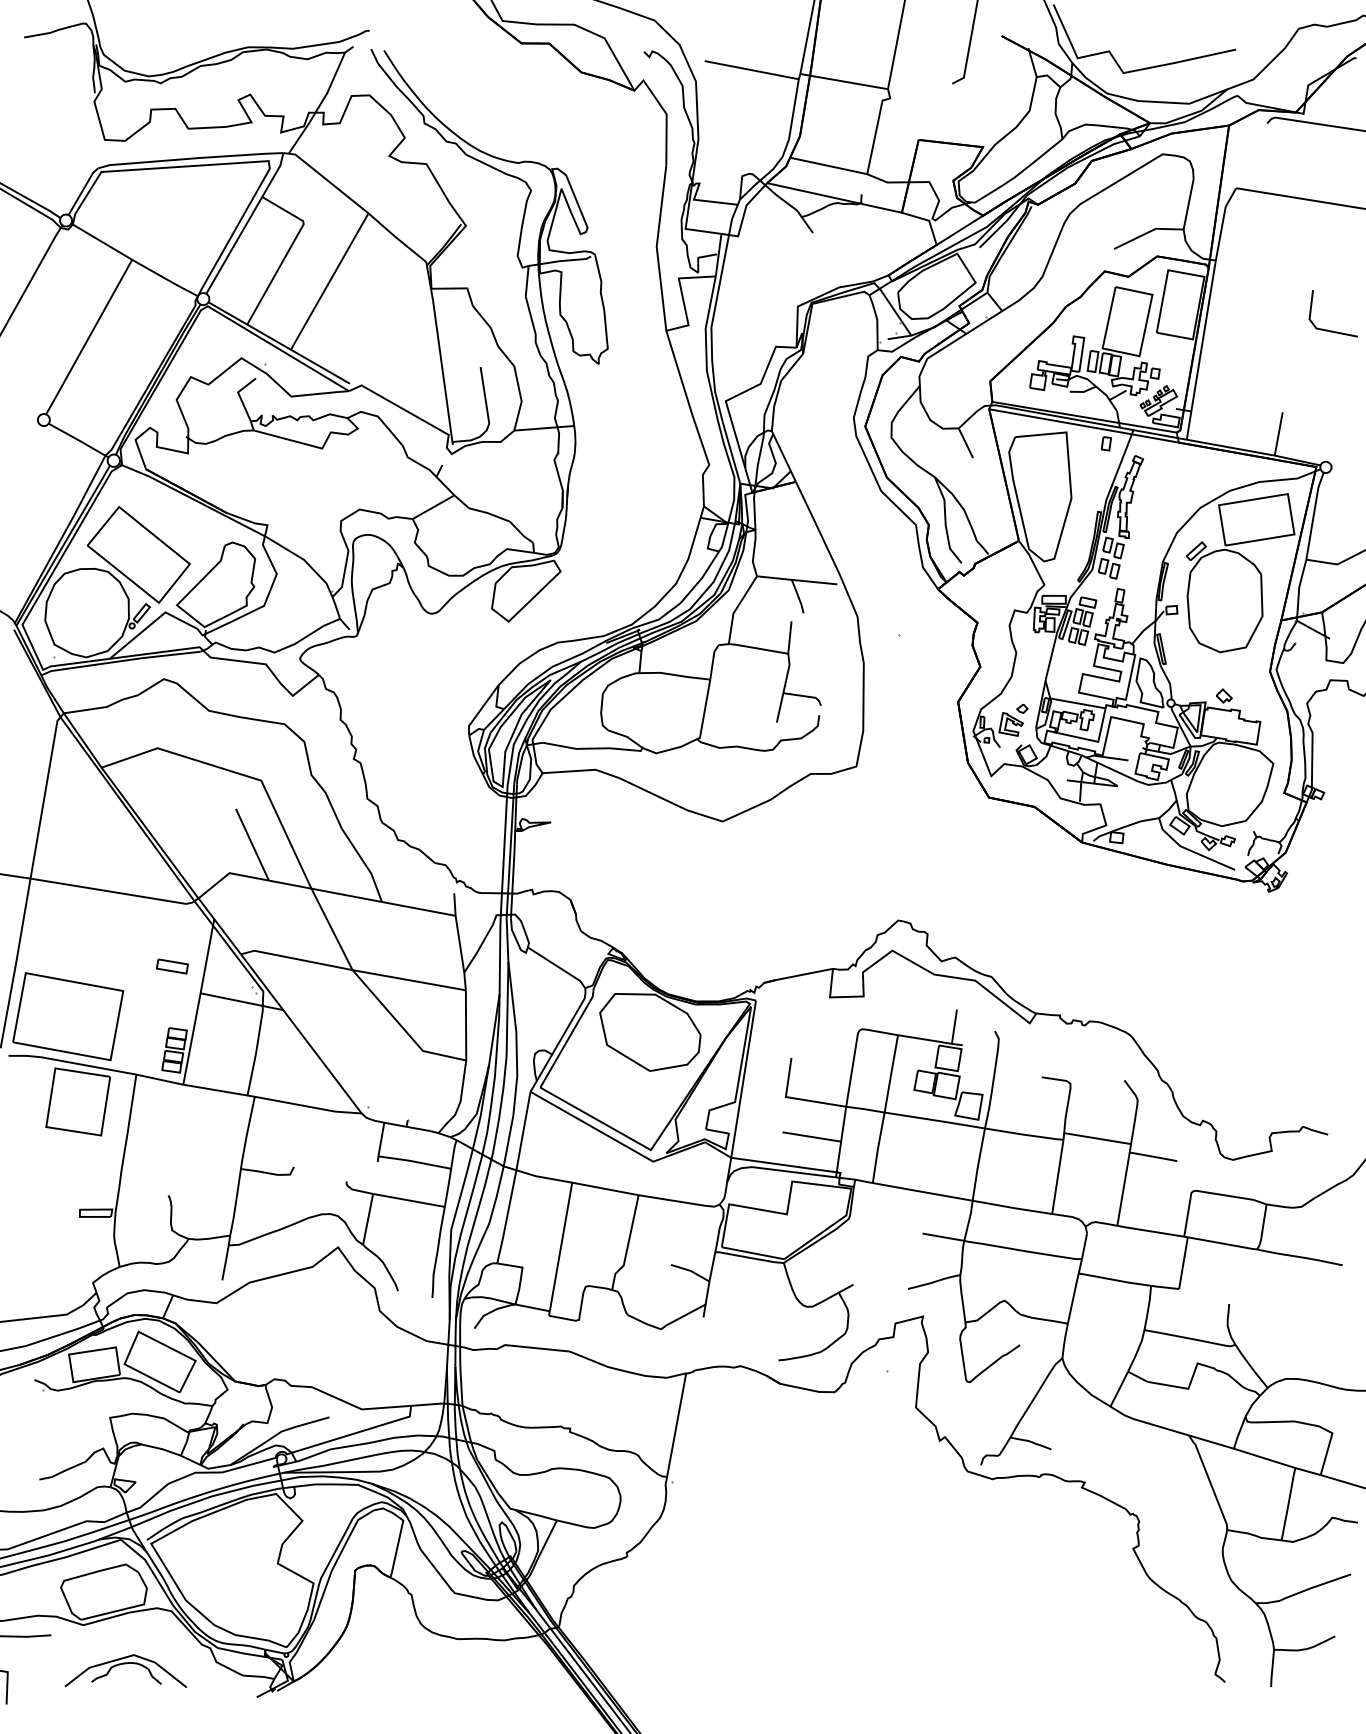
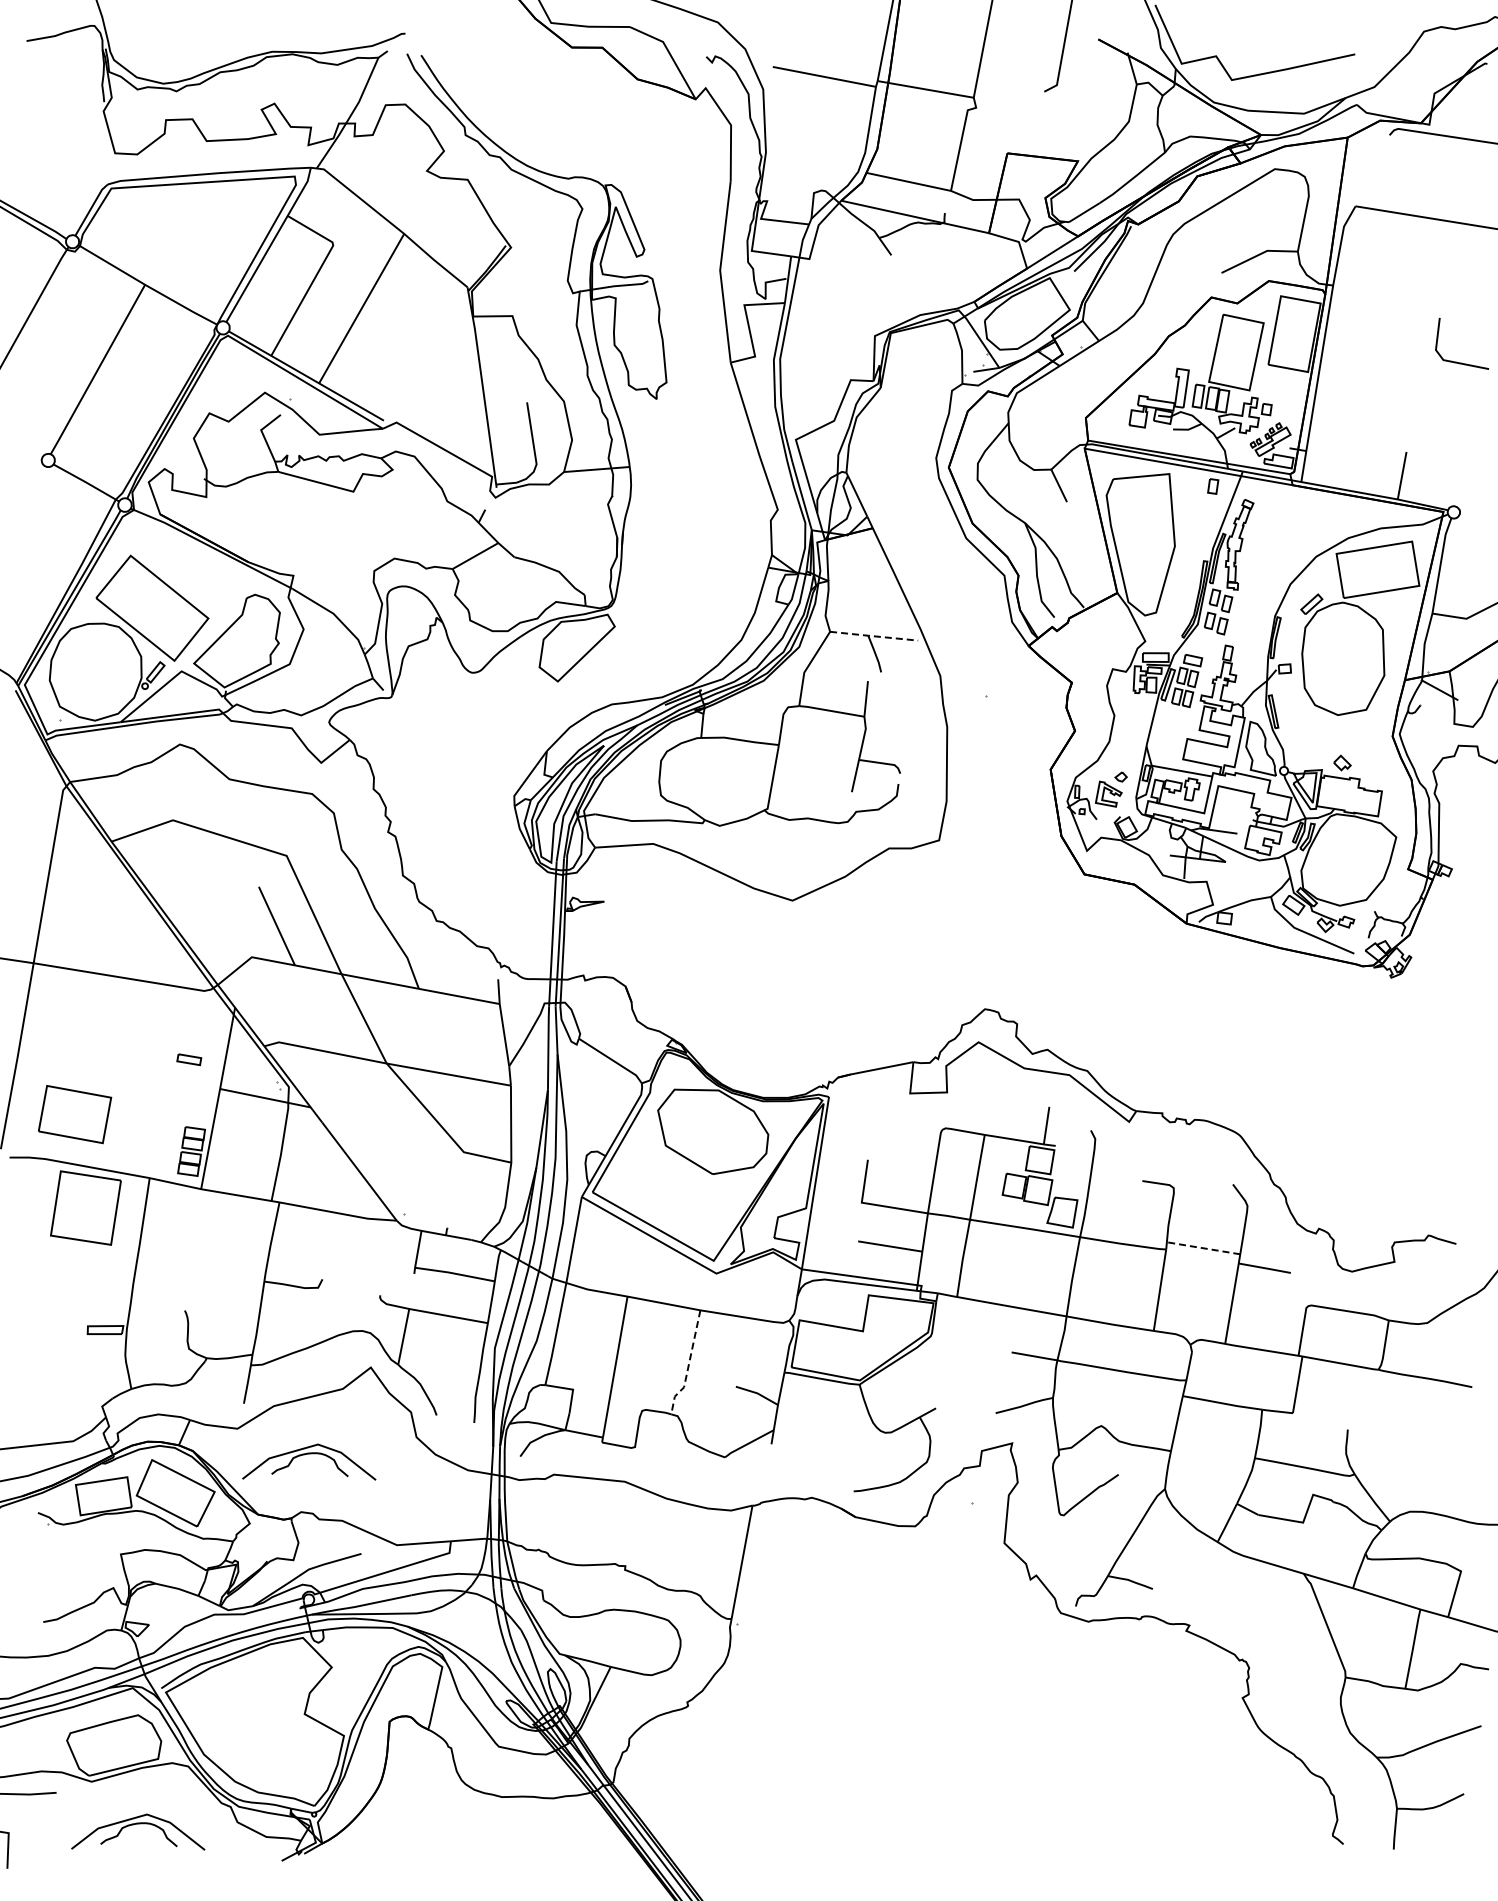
line: (797, 580) -> (874, 636), solid -> dashed
part: (172, 966) -> (189, 1059), size x0.7
part: (67, 1016) -> (74, 1114), size x0.6
line: (1097, 1138) -> (1203, 1248), solid -> dashed
line: (627, 1245) -> (688, 1365), solid -> dashed
part: (282, 1326) -> (309, 1454), added

